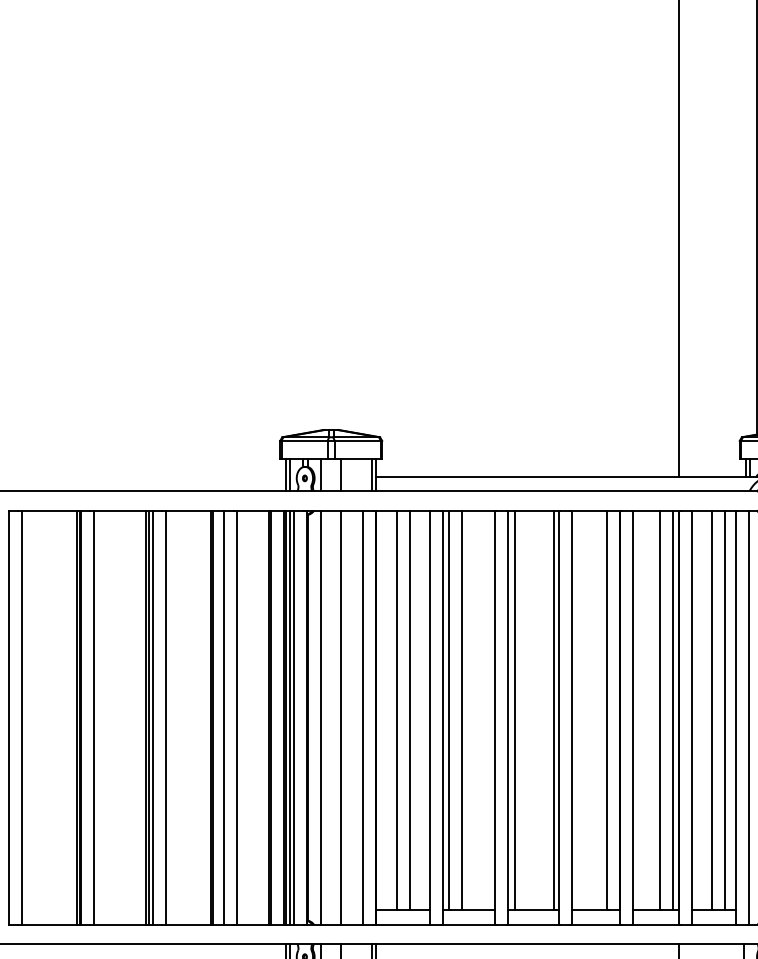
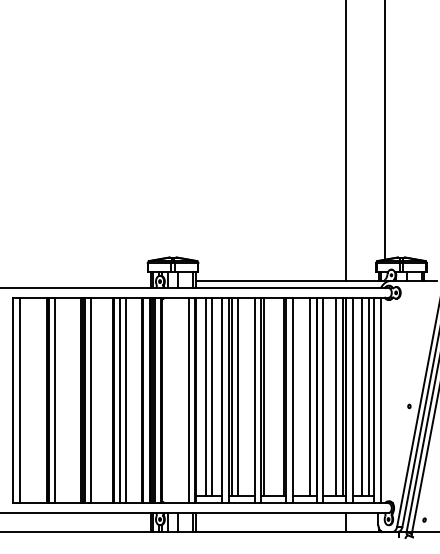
line: (321, 717) -> (168, 400), removed
line: (342, 717) -> (178, 400), removed

